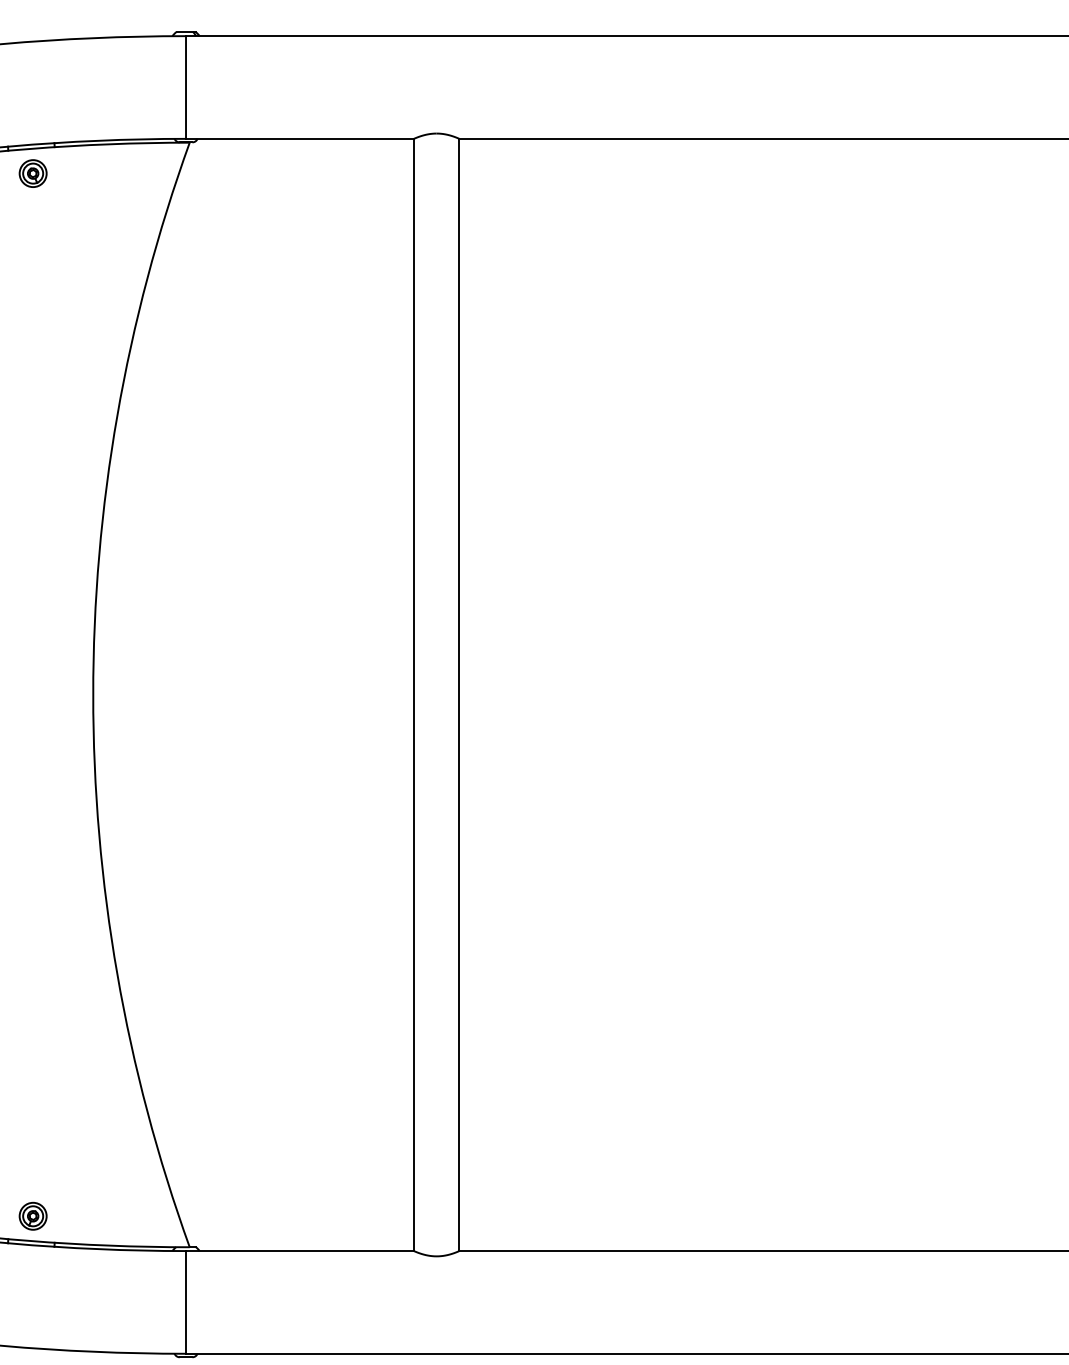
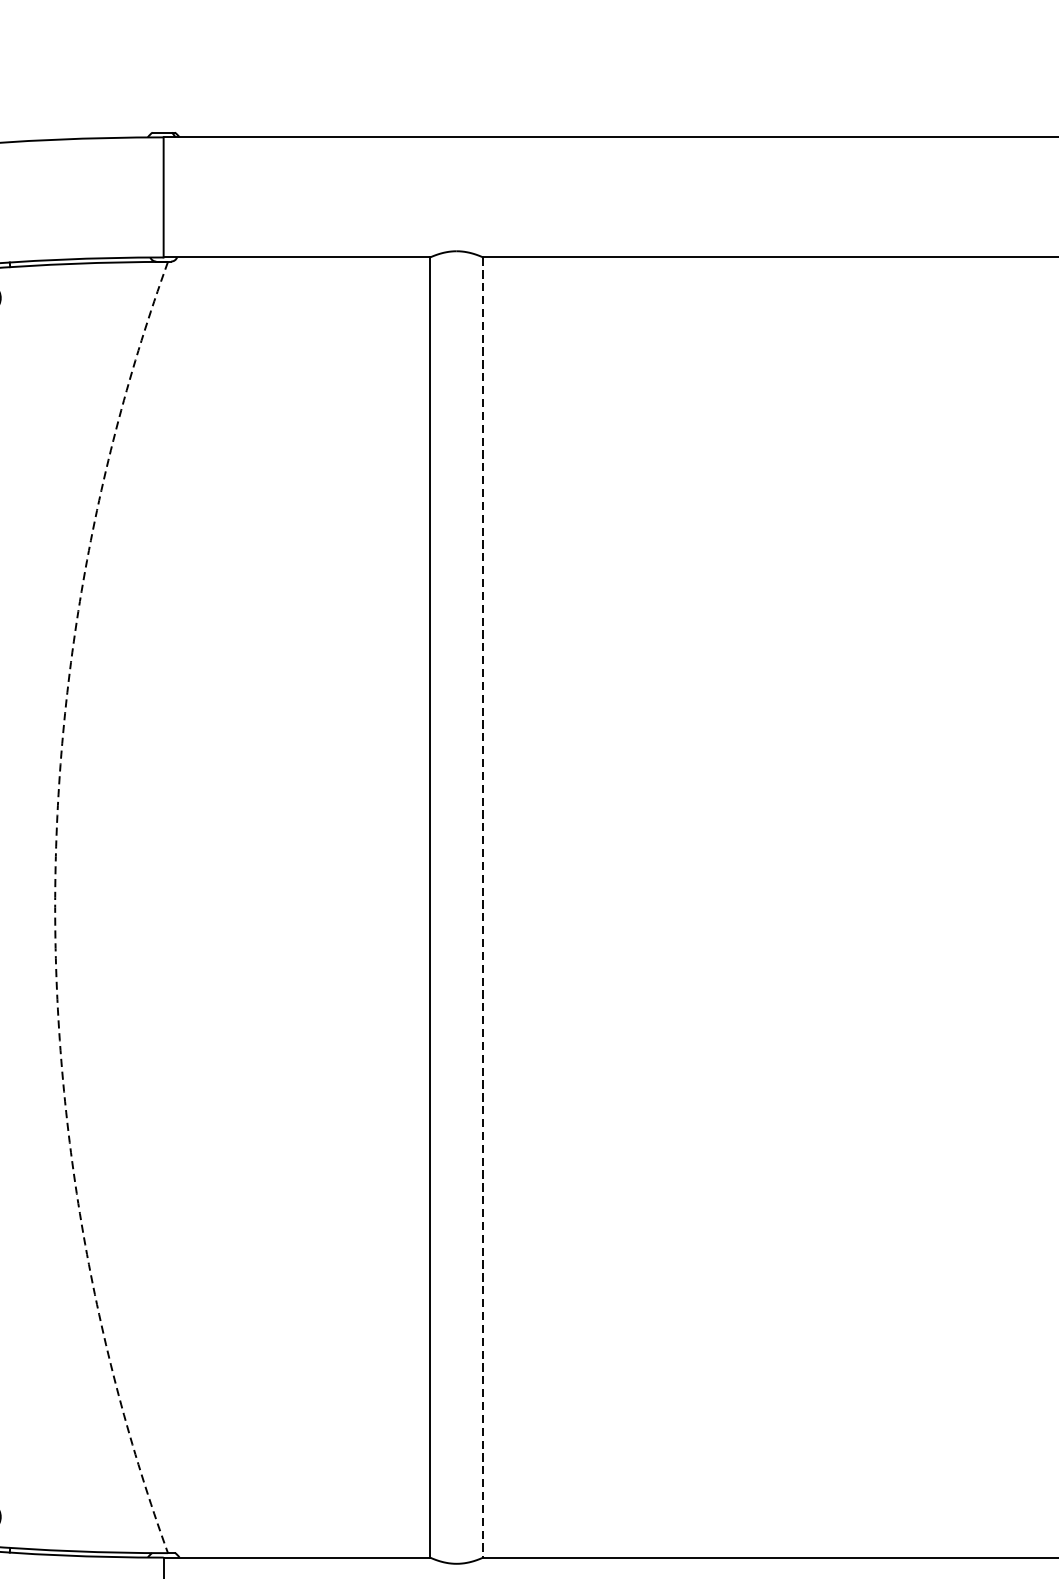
arc: (93, 694) -> (55, 906), solid -> dashed
line: (459, 695) -> (483, 908), solid -> dashed

